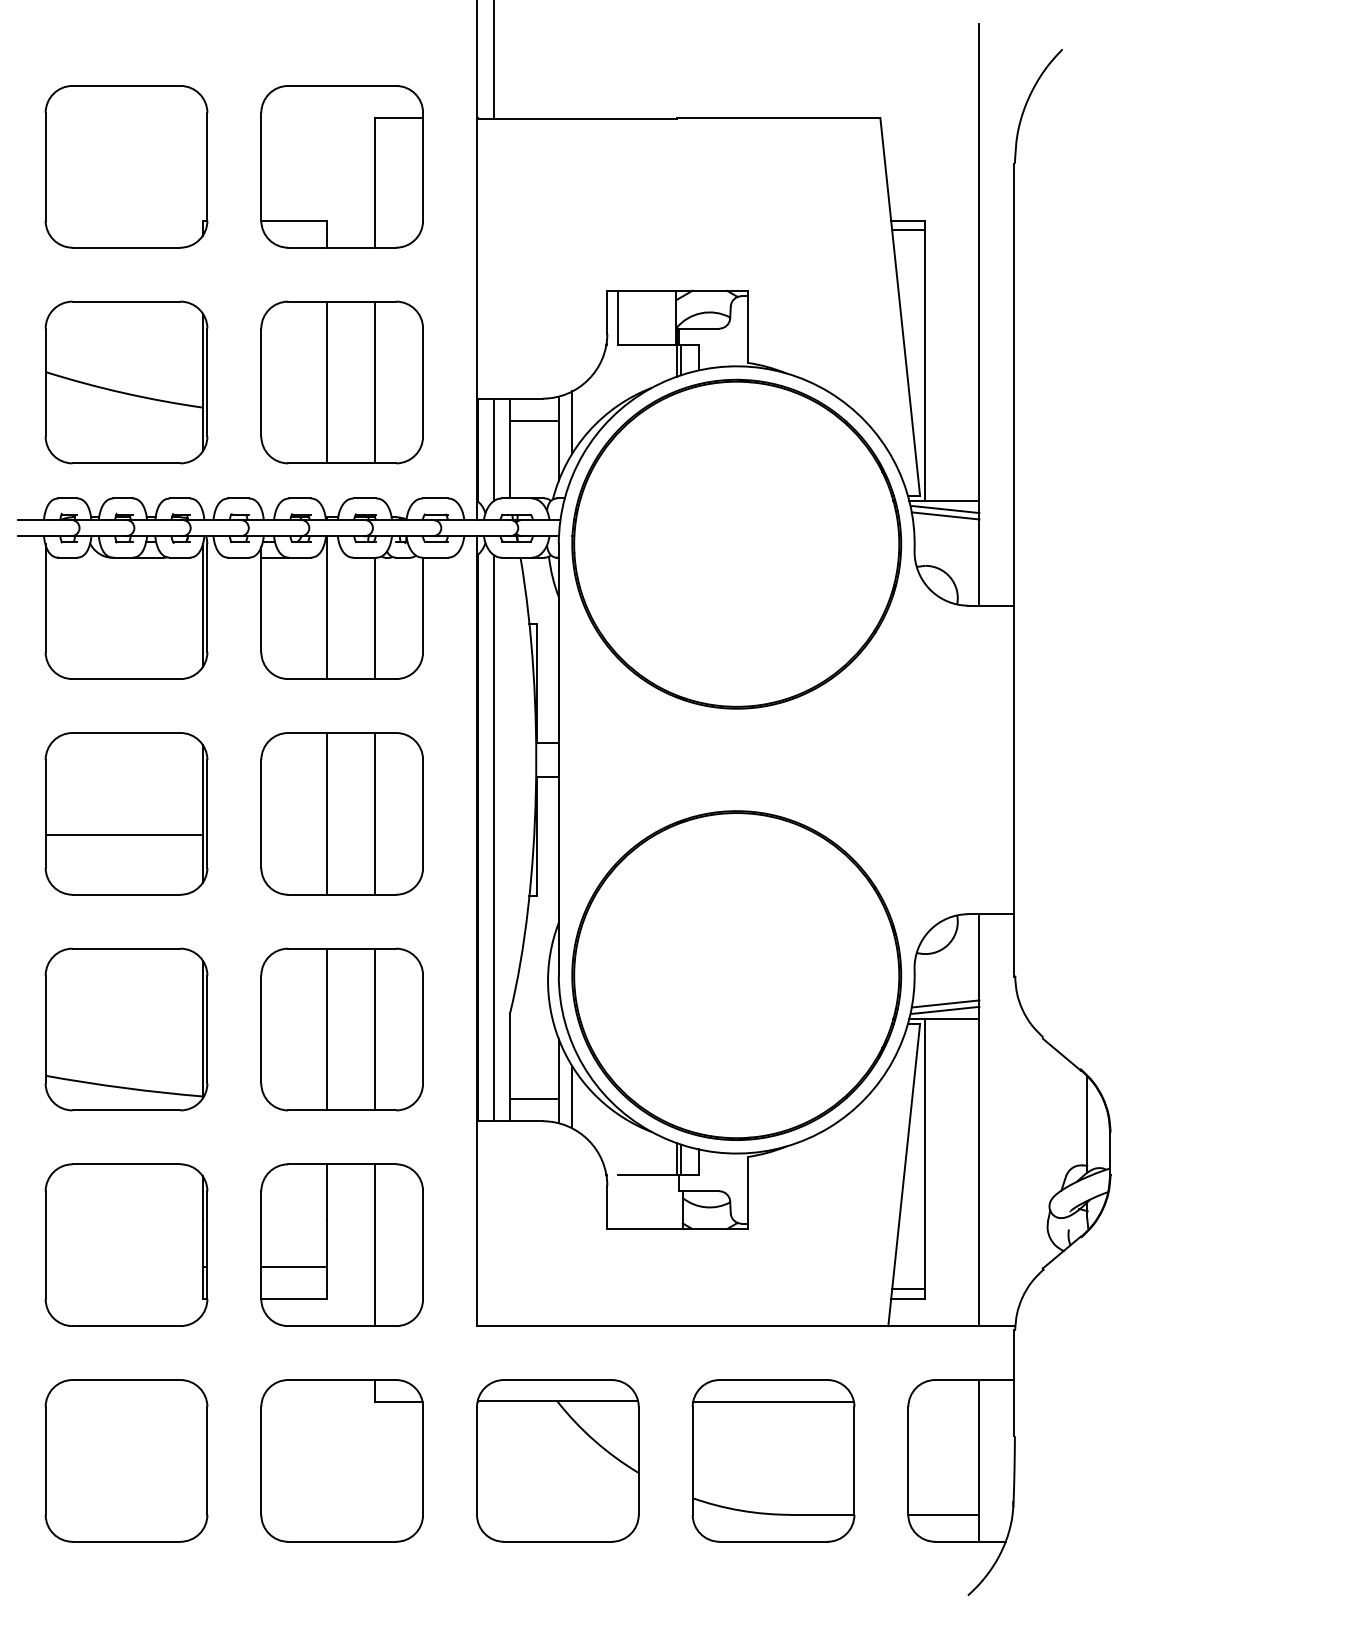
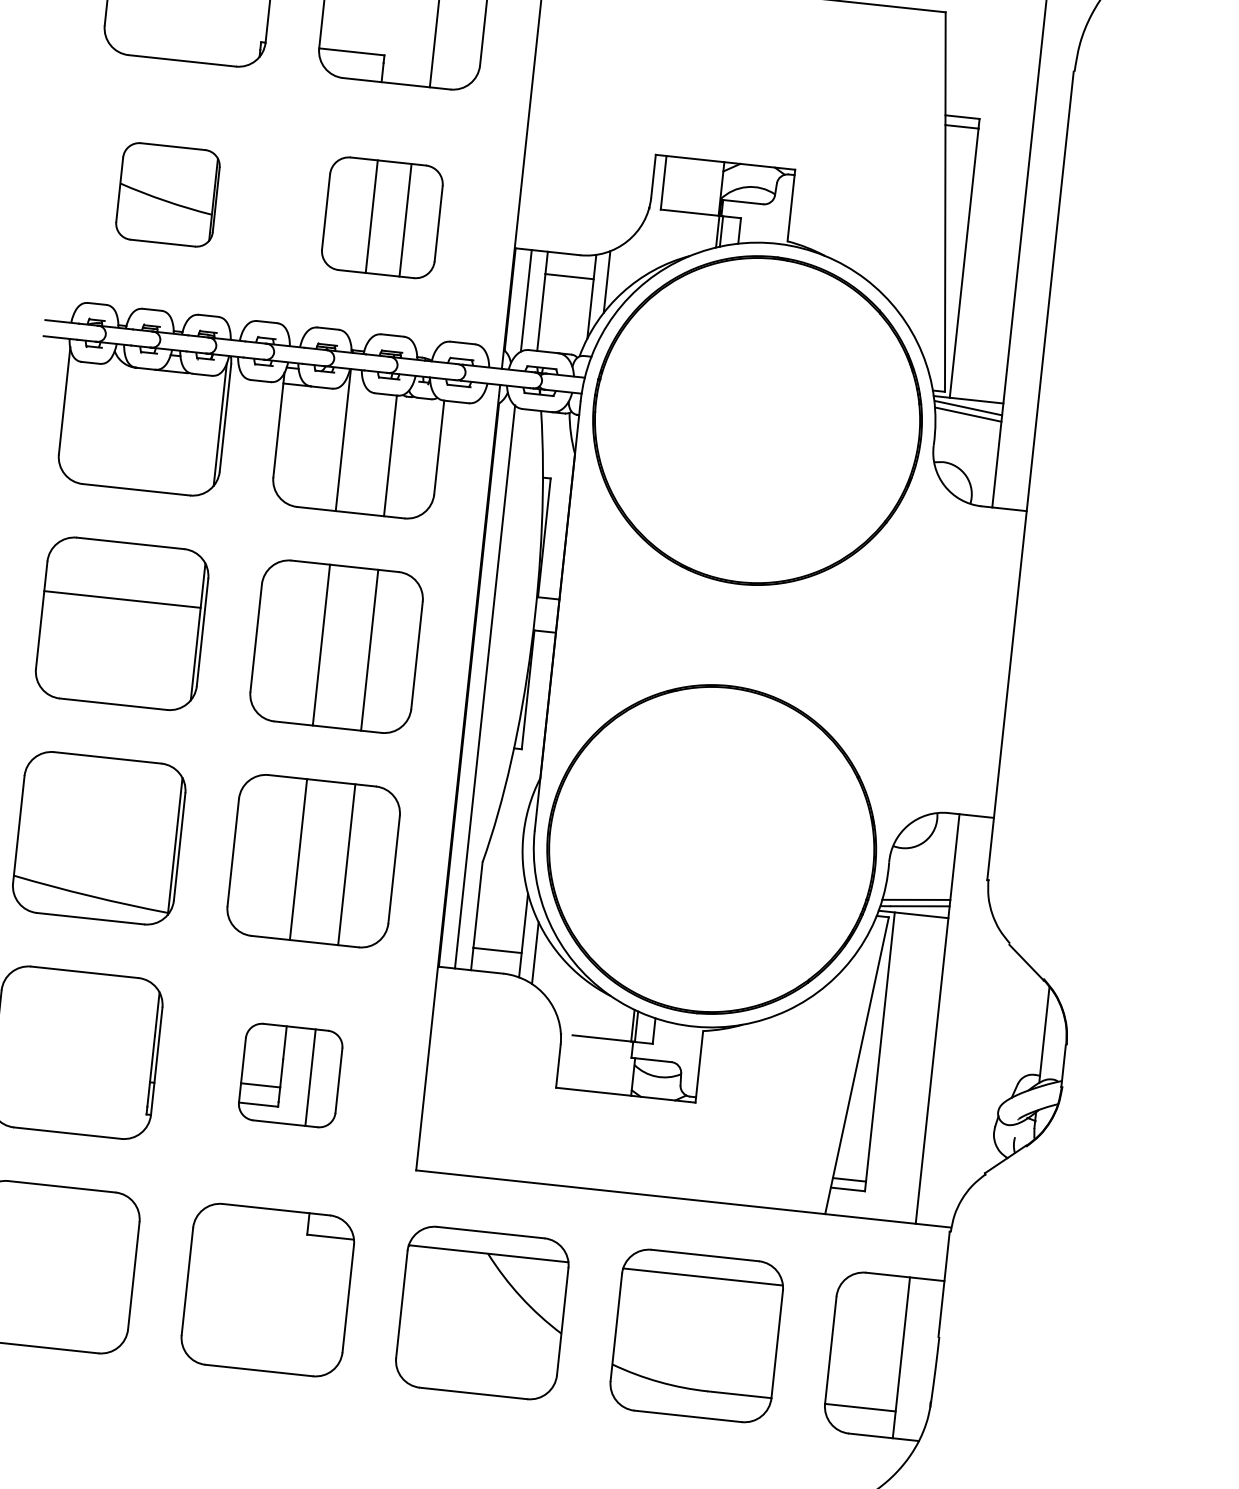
part: (126, 382) -> (167, 194), size x0.6
part: (341, 382) -> (381, 217), size x0.7
line: (123, 834) -> (121, 599), moved
part: (341, 1244) -> (290, 1074), size x0.6

